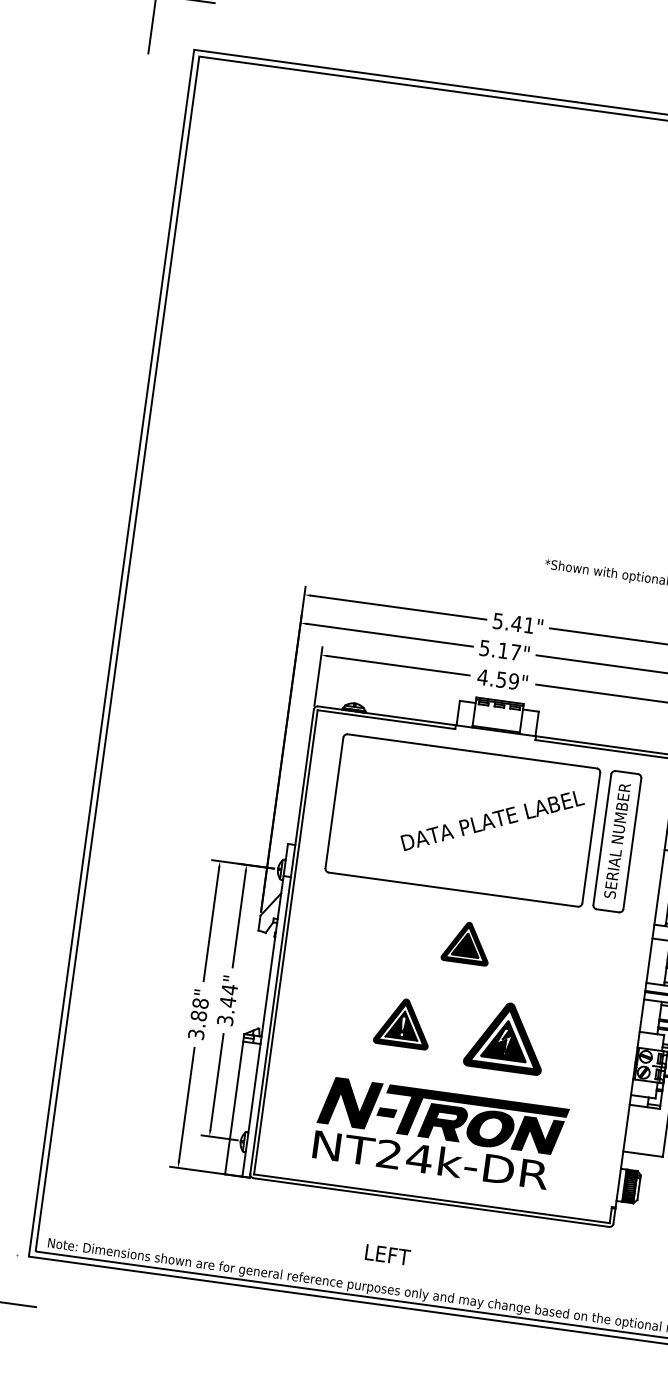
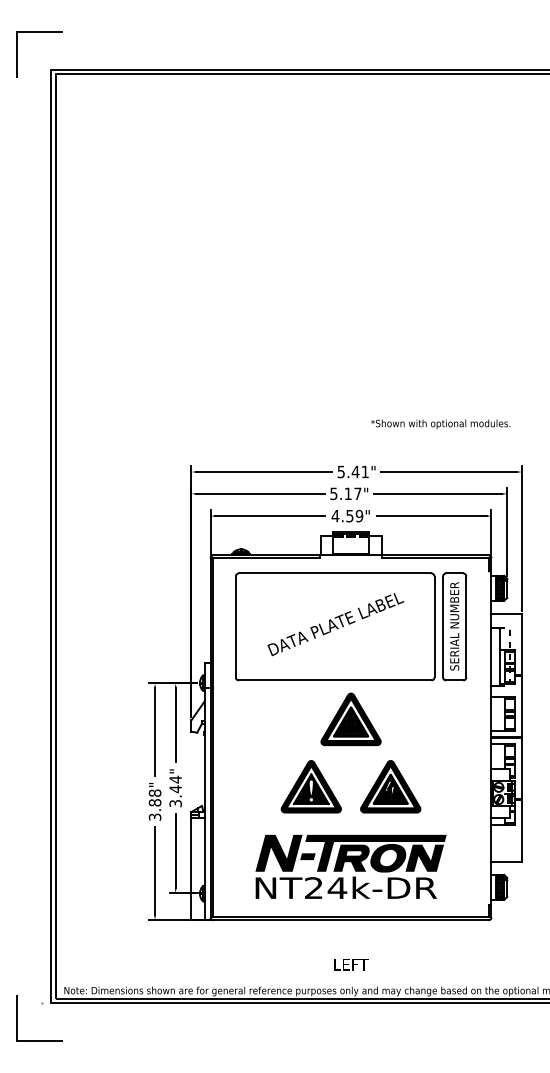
text: (492, 821) -> (335, 624), moved
part: (466, 942) -> (350, 719), size x1.67
part: (402, 1022) -> (310, 786), size x1.43
text: (387, 1254) -> (351, 964), moved

